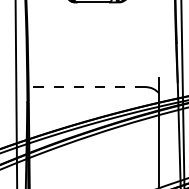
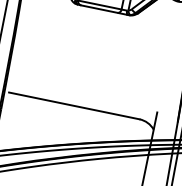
line: (88, 87) -> (73, 106), dashed -> solid

